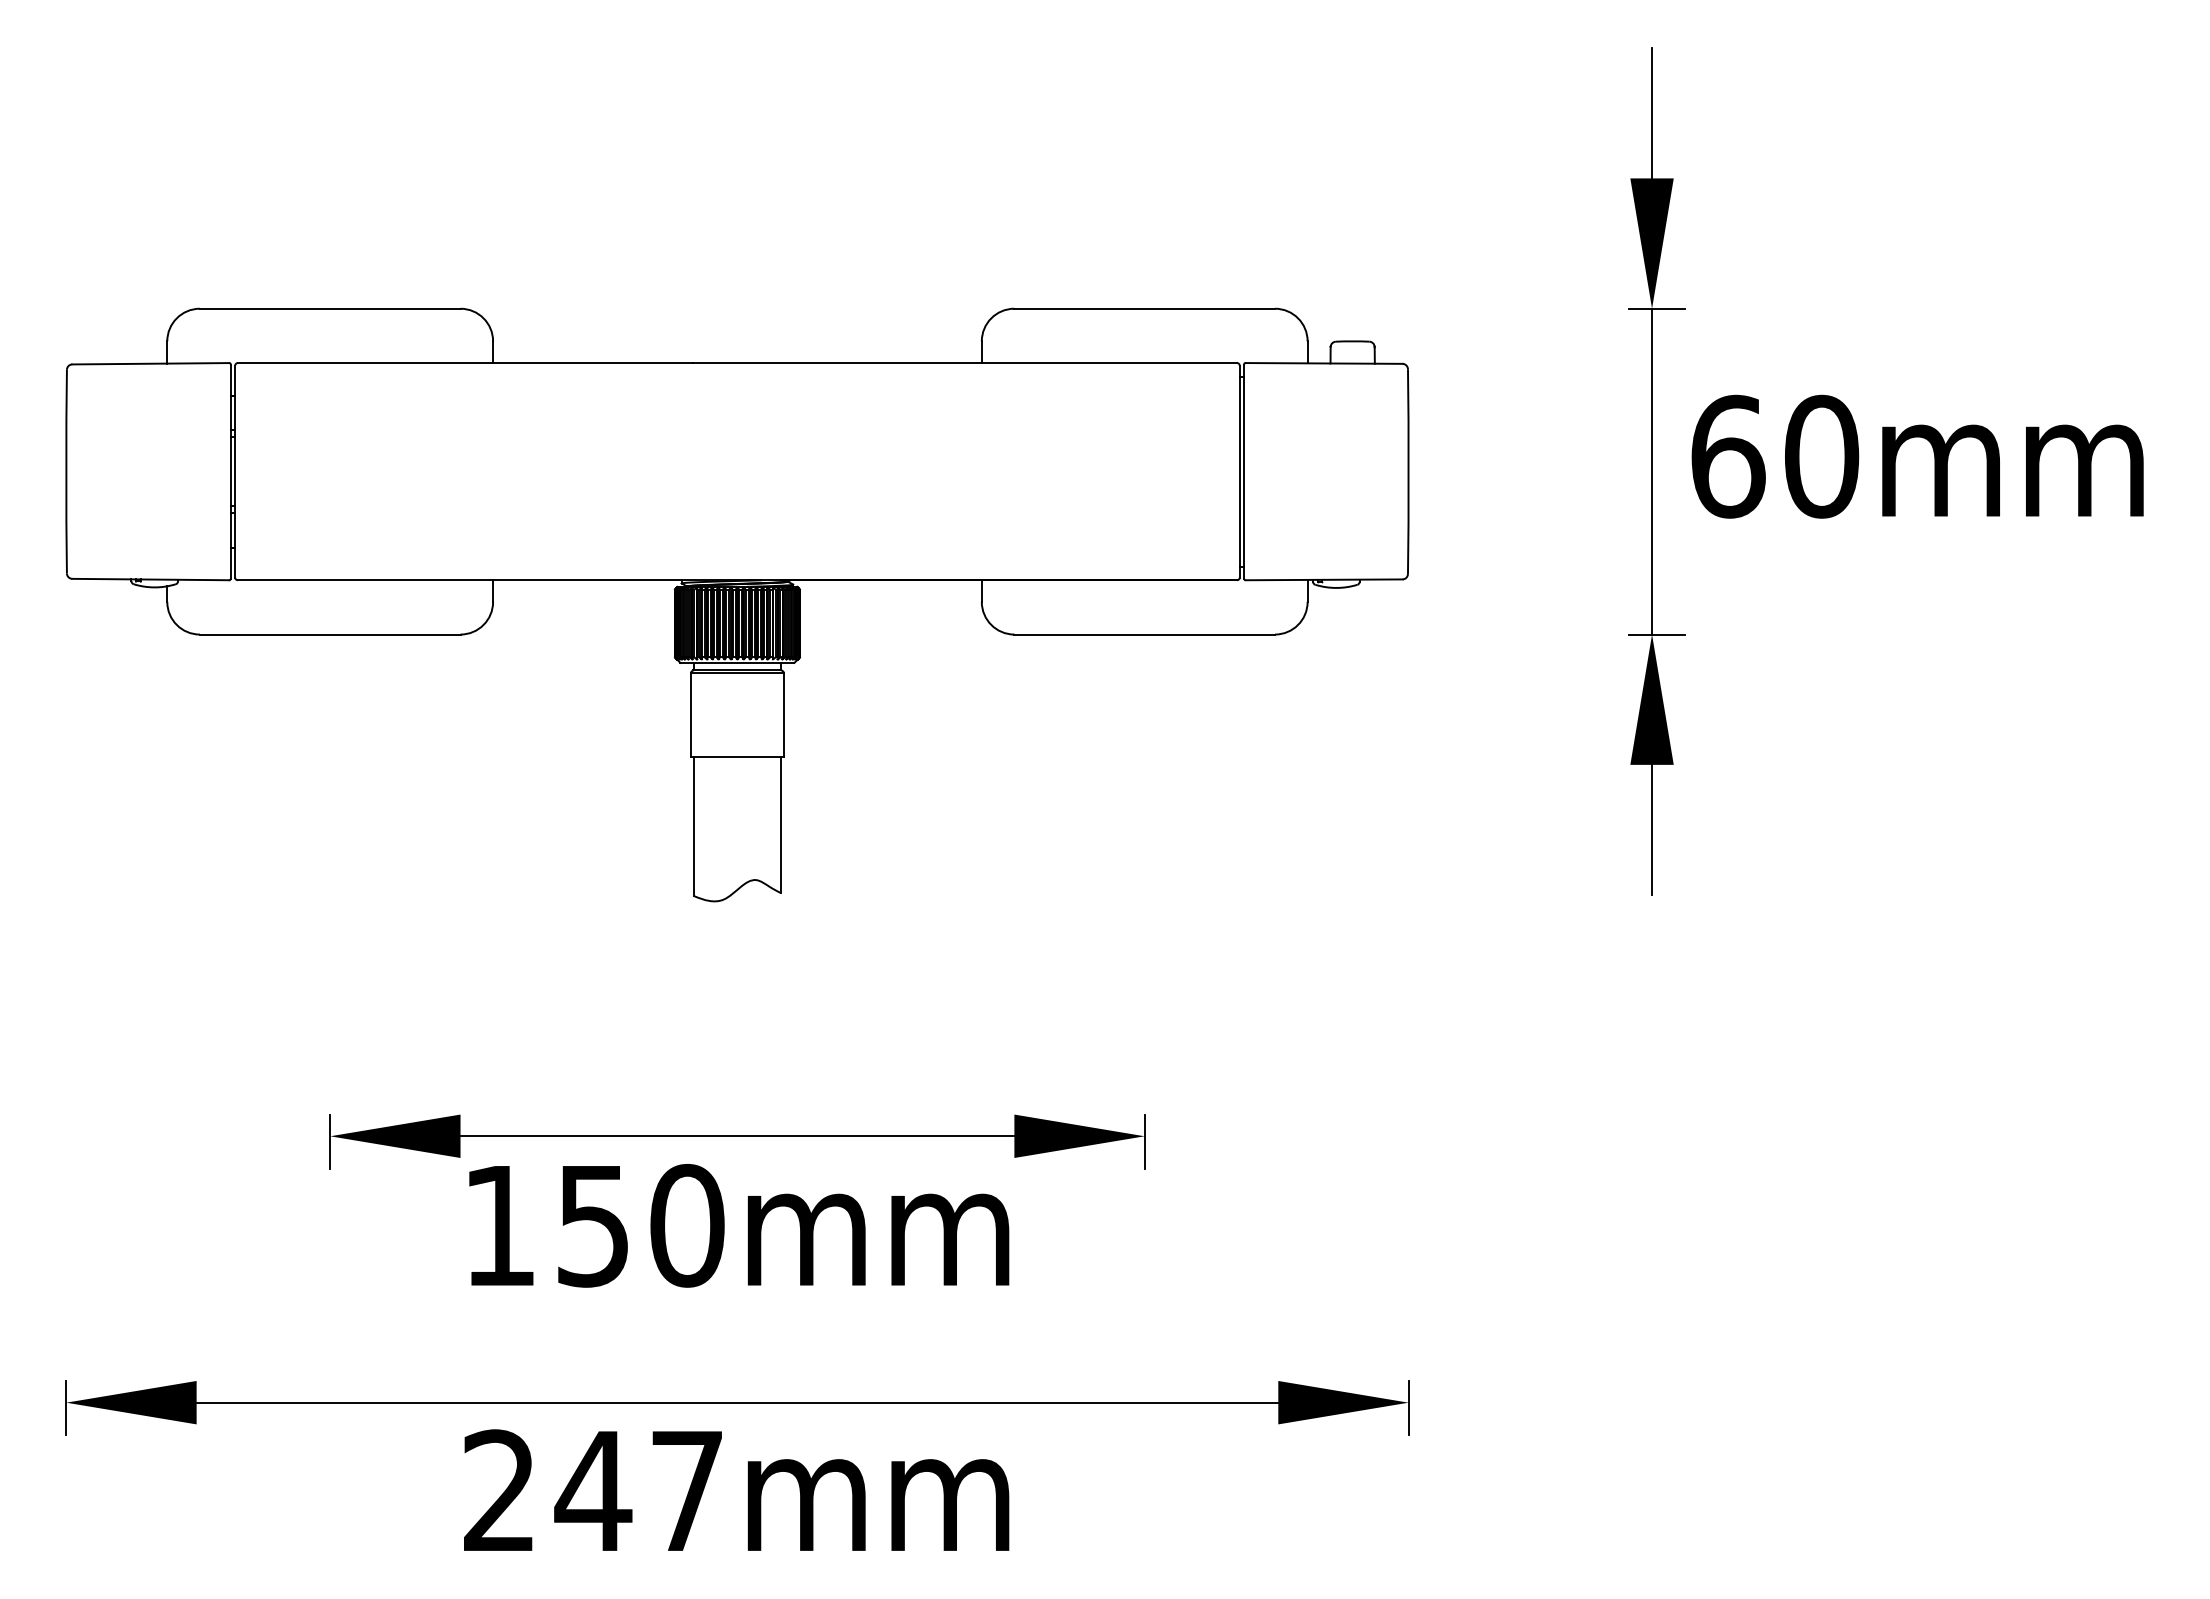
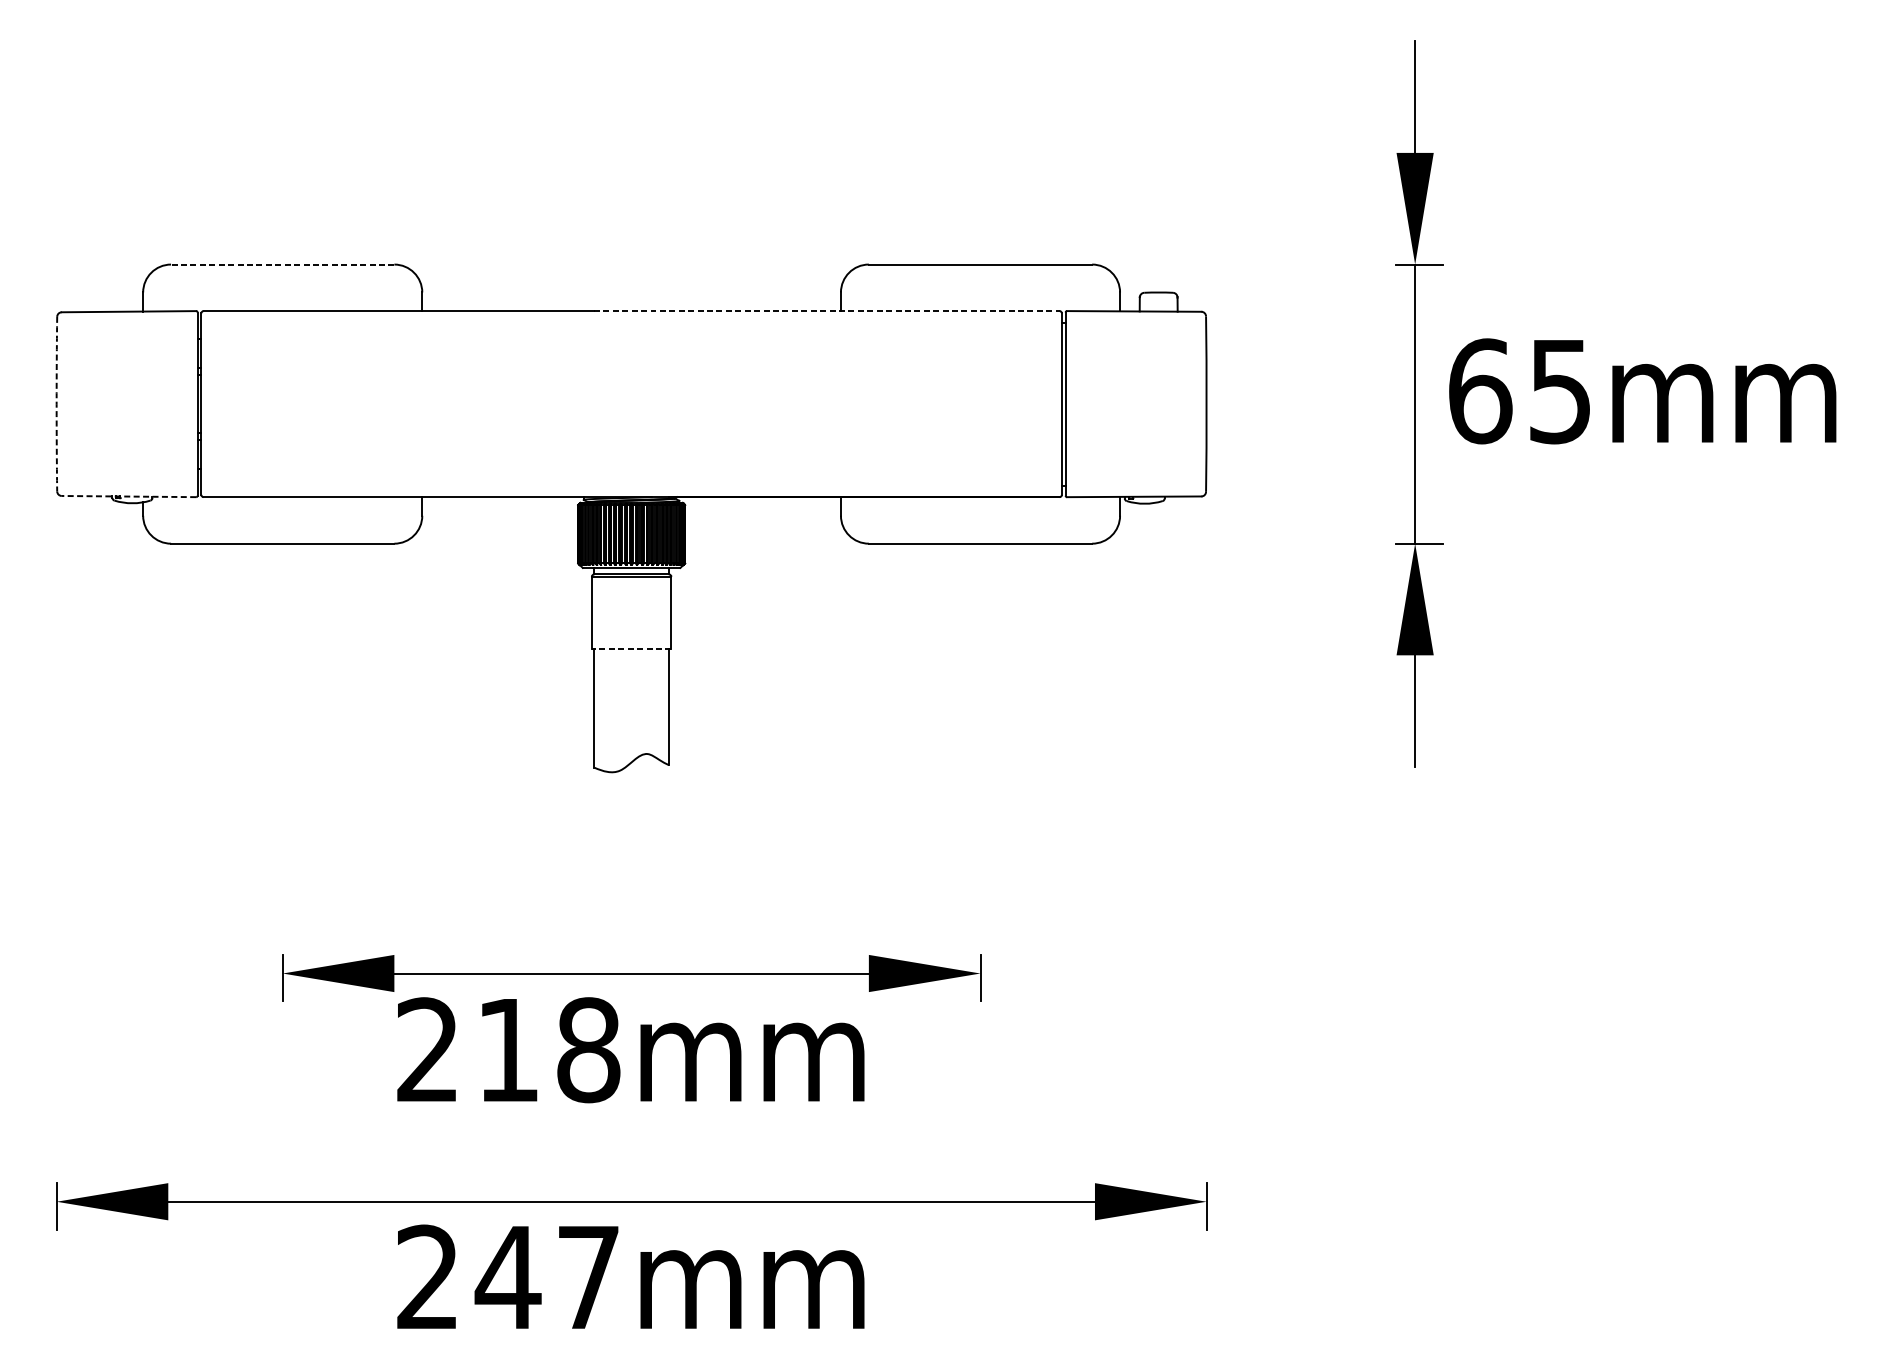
line: (329, 308) -> (282, 264), solid -> dashed
line: (965, 363) -> (826, 311), solid -> dashed
text: (1822, 456) -> (1561, 391), 60mm -> 65mm
arc: (66, 471) -> (56, 404), solid -> dashed
line: (150, 579) -> (128, 496), solid -> dashed
line: (736, 757) -> (630, 649), solid -> dashed
text: (594, 1225) -> (509, 1049), 150mm -> 218mm

